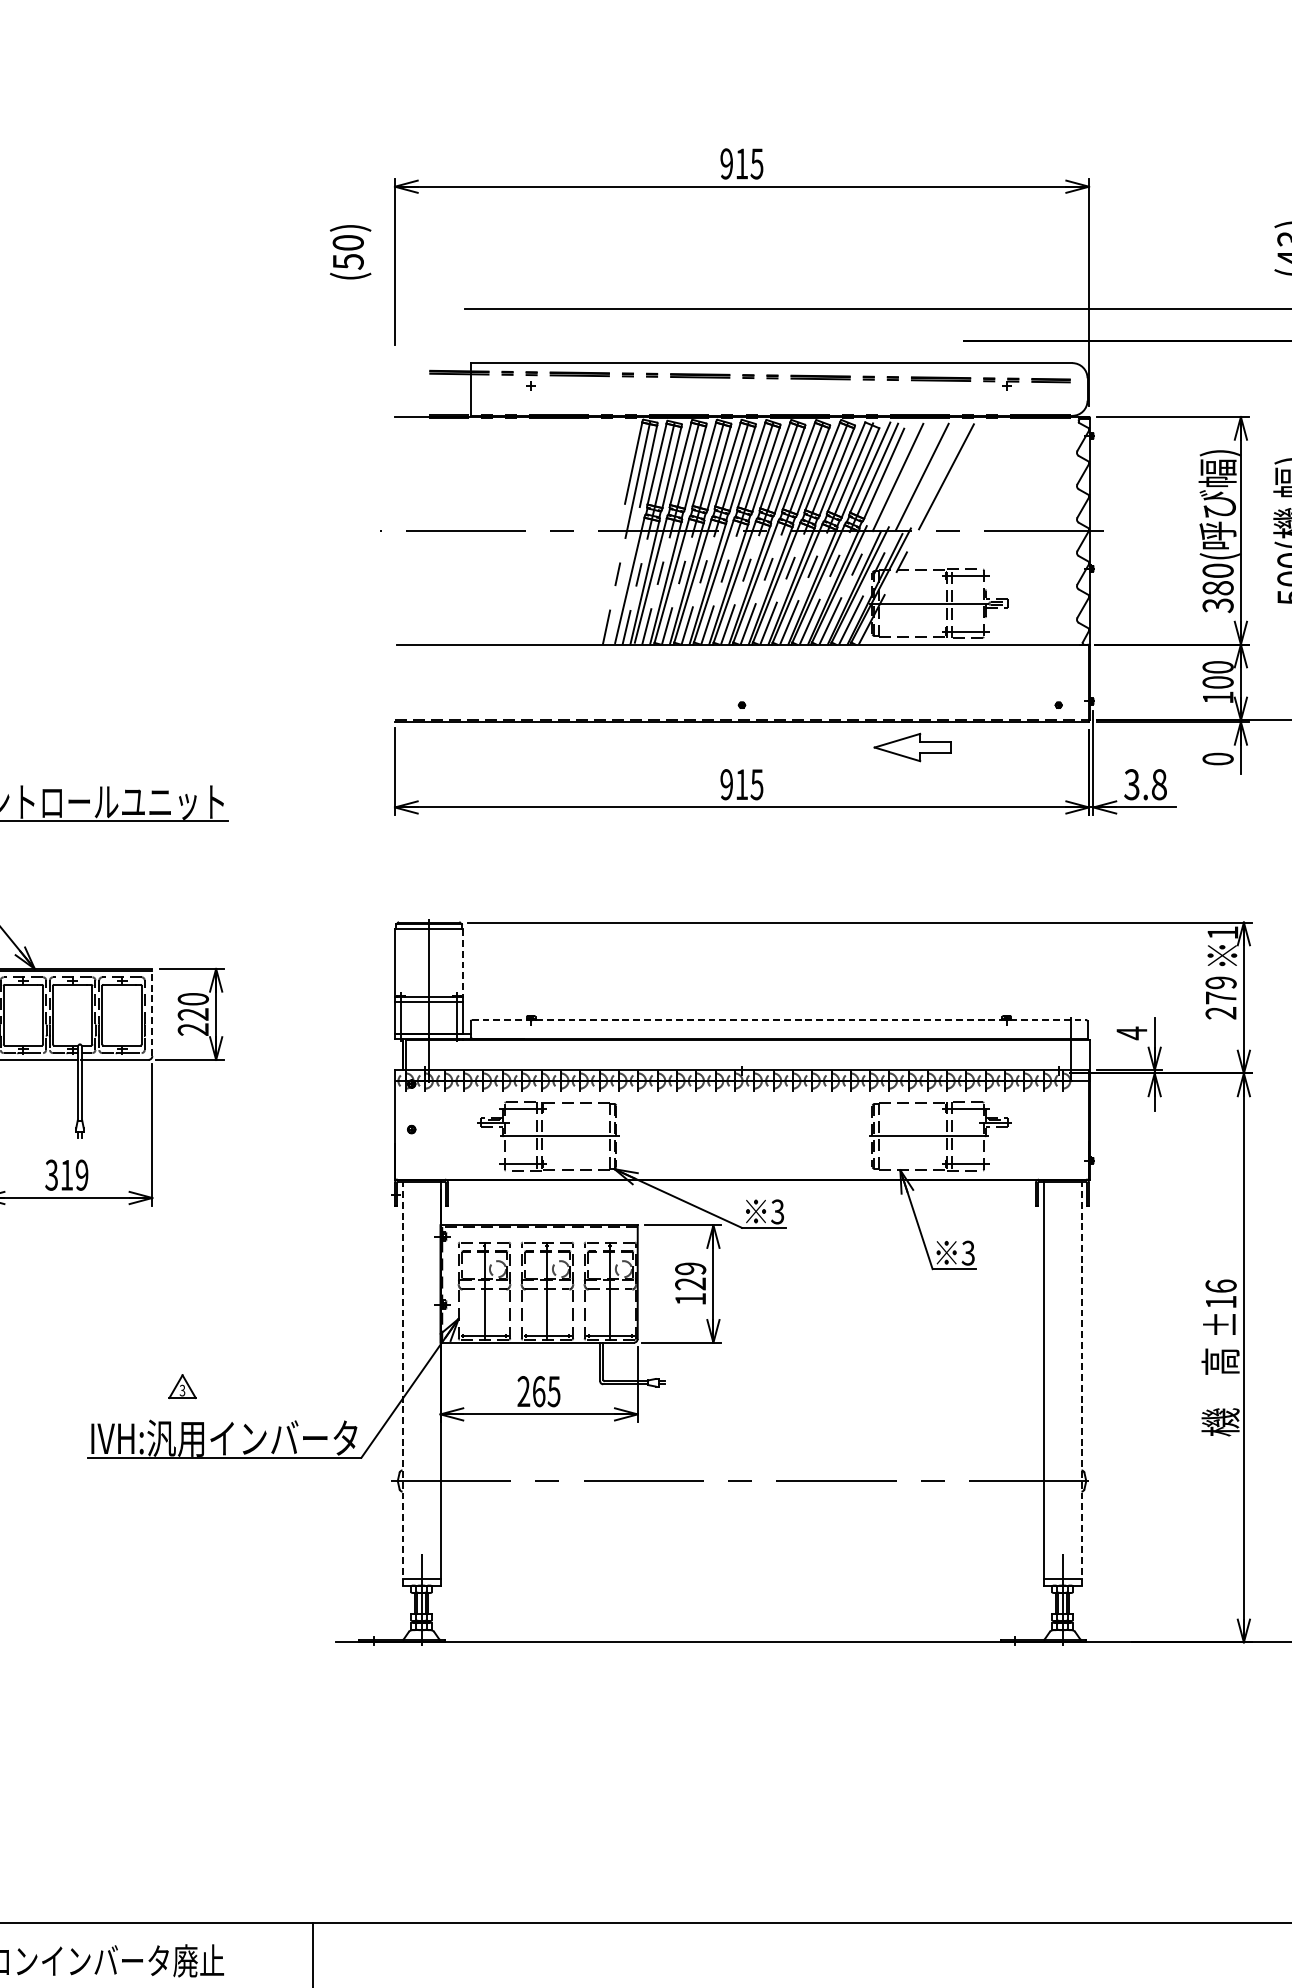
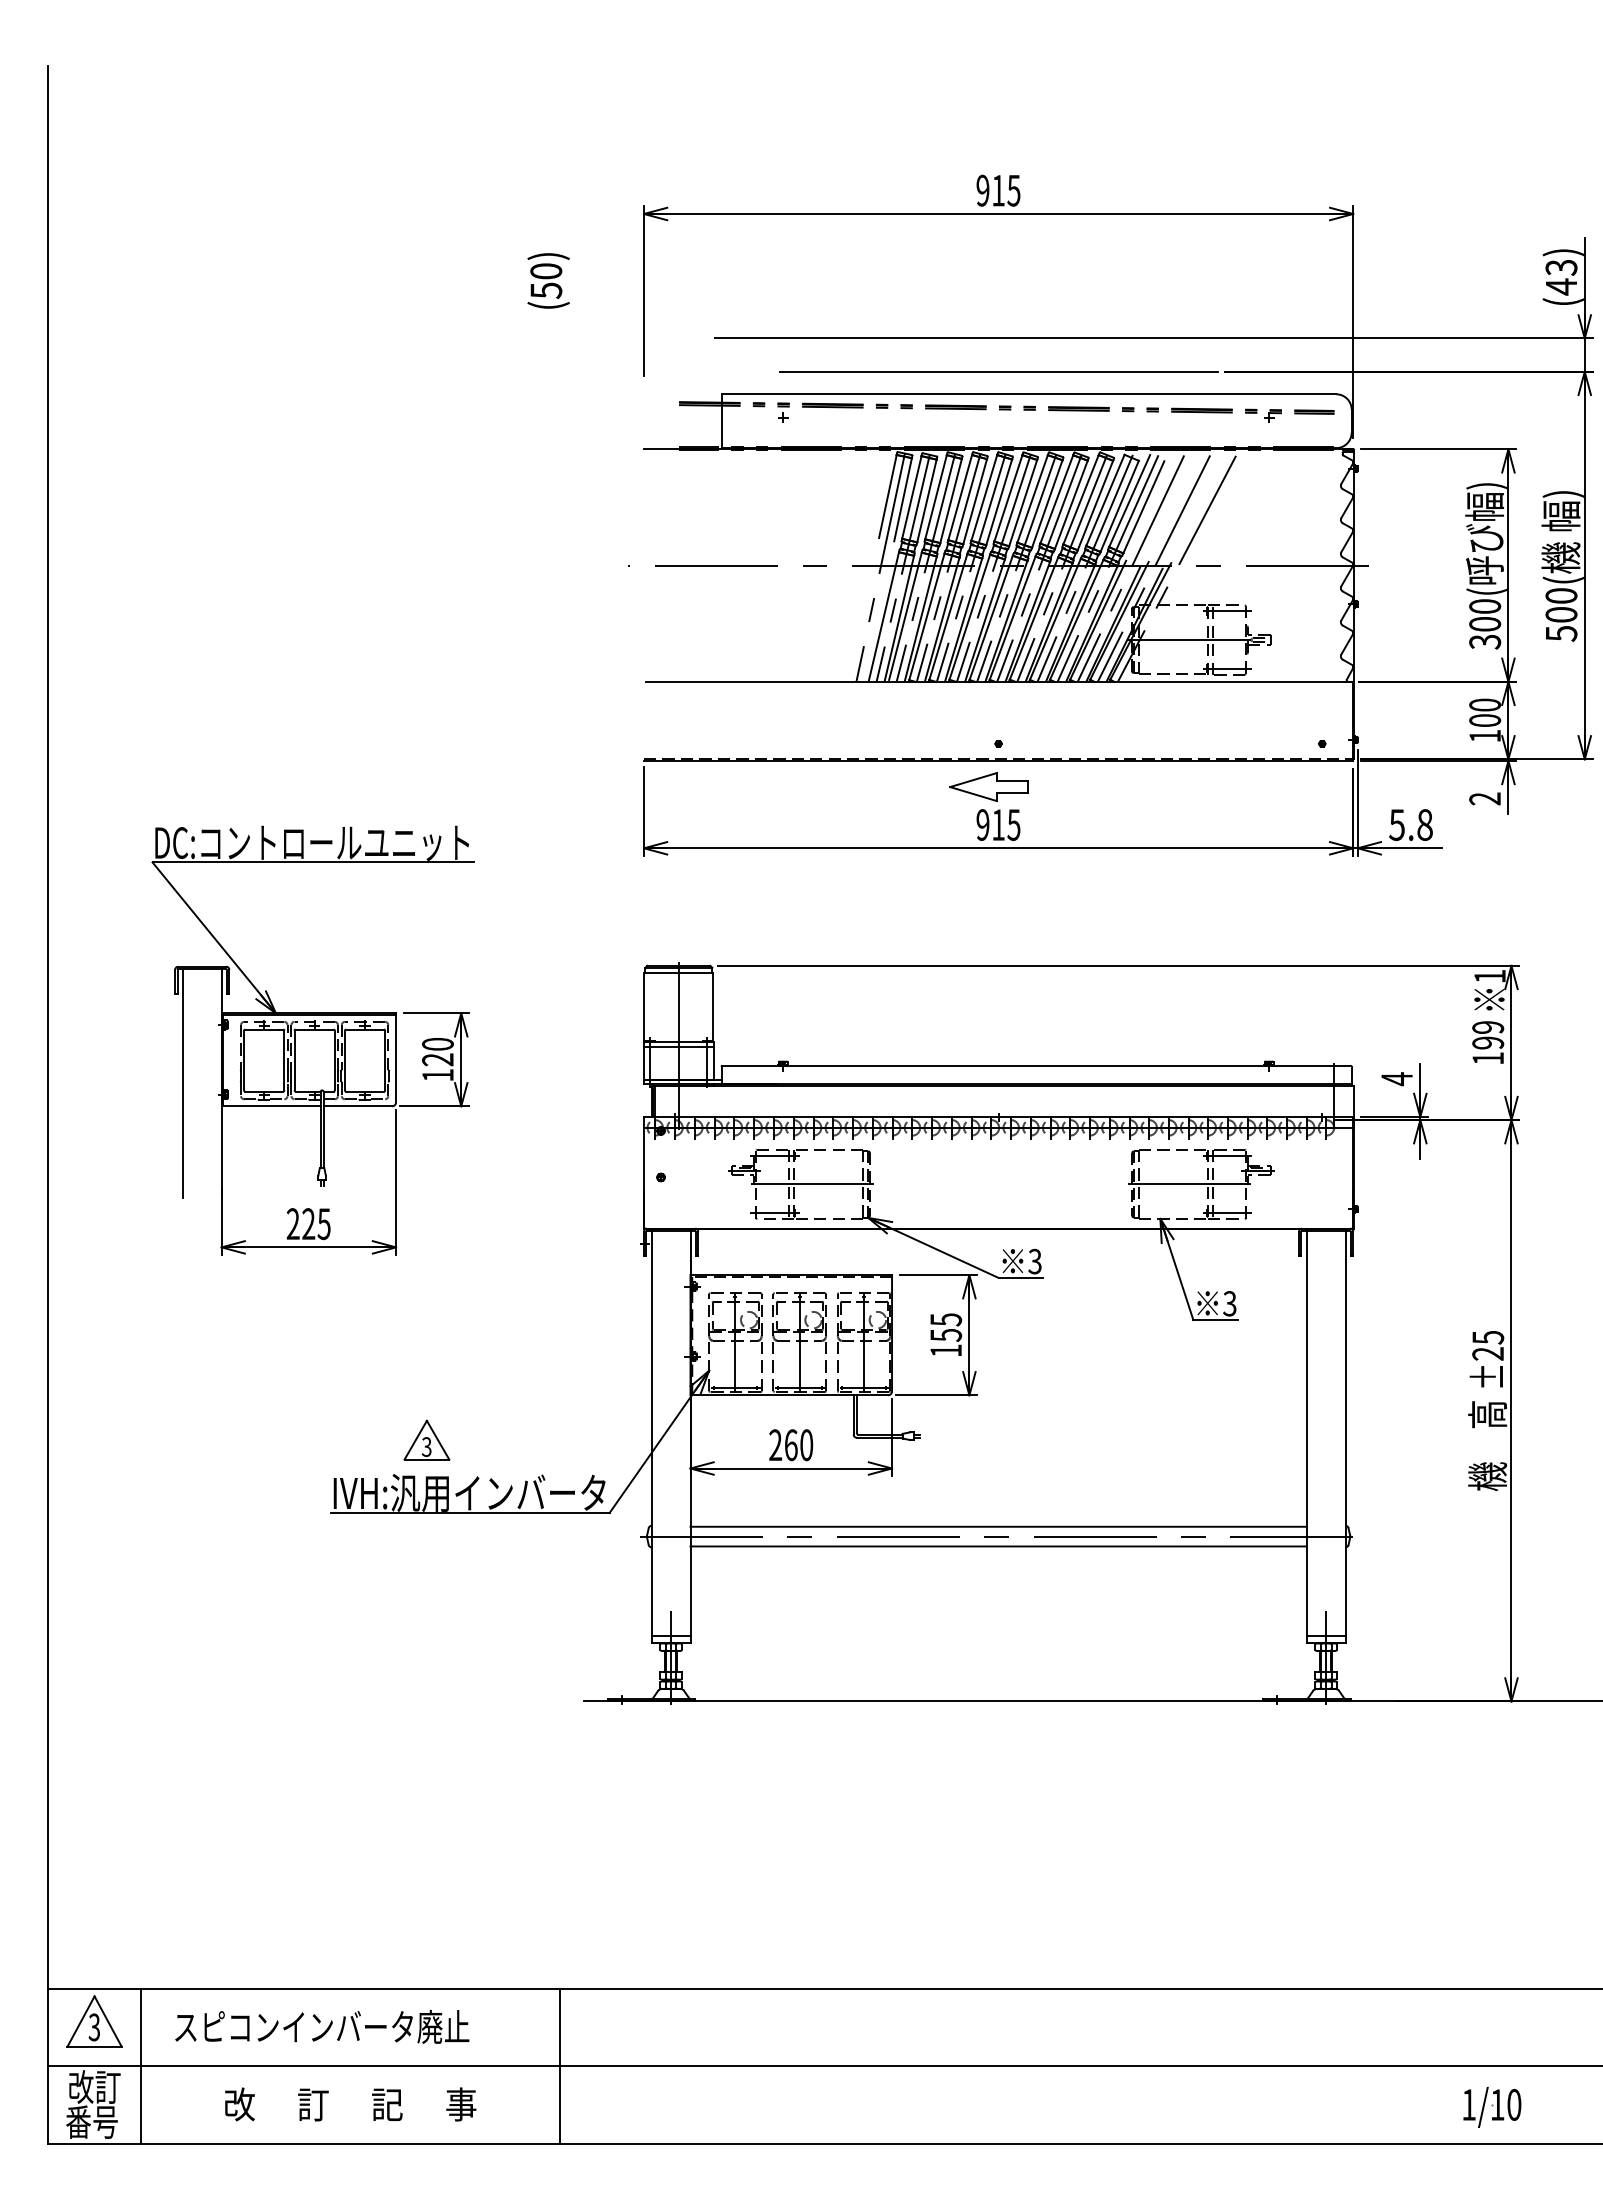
text: (350, 251) -> (548, 280), moved
line: (741, 340) -> (998, 371), added
text: (1217, 587) -> (1484, 623), 380( -> 300(
part: (912, 746) -> (988, 786), moved
text: (1218, 758) -> (1485, 798), 0 -> 2
text: (1131, 784) -> (1396, 824), 3.8 -> 5.8
line: (463, 963) -> (713, 1007), dashed -> solid
text: (1221, 1005) -> (1488, 1050), 279 -> 199
line: (152, 1012) -> (396, 1057), dashed -> solid
line: (780, 1020) -> (1037, 1065), dashed -> solid
text: (192, 1029) -> (437, 1075), 220 -> 120
text: (66, 1175) -> (308, 1224), 319 -> 225
text: (691, 1276) -> (946, 1327), 129 -> 155
text: (1221, 1294) -> (1488, 1345), ±16 -> ±25
line: (402, 1383) -> (651, 1436), dashed -> solid
line: (1081, 1383) -> (1345, 1436), dashed -> solid
part: (182, 1386) -> (426, 1439), size x1.67
text: (554, 1391) -> (806, 1445), 265 -> 260
line: (741, 1471) -> (998, 1526), added
line: (741, 1490) -> (998, 1546), added

